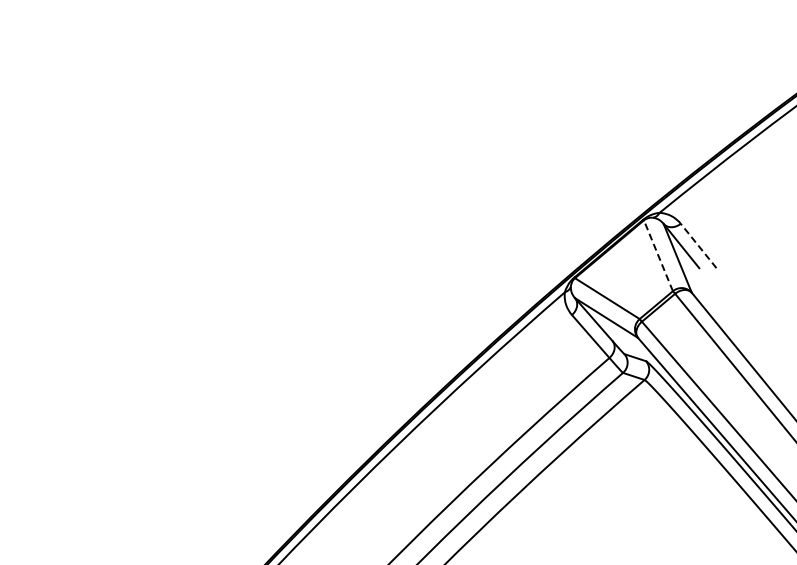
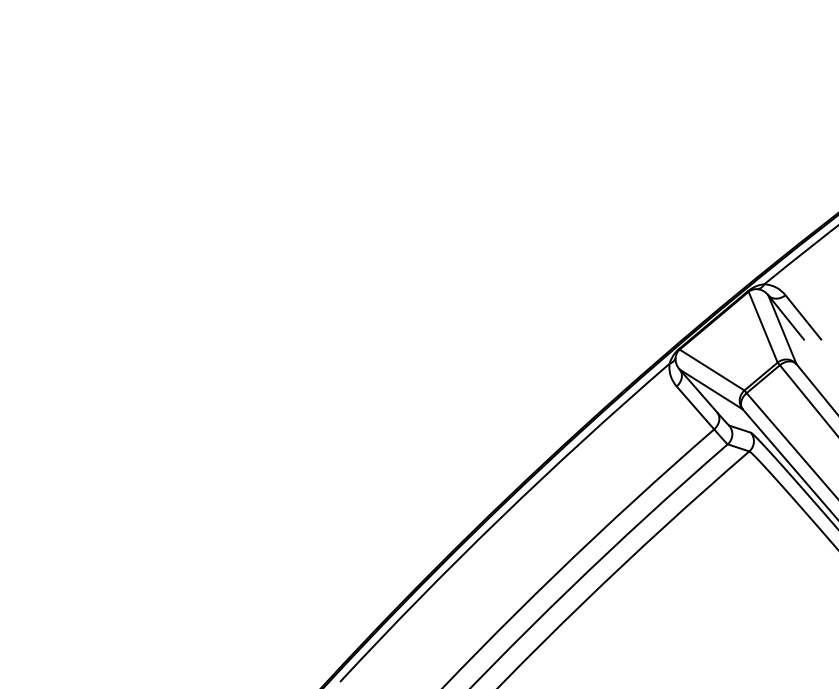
line: (698, 246) -> (803, 317), dashed -> solid
line: (657, 255) -> (762, 326), dashed -> solid

